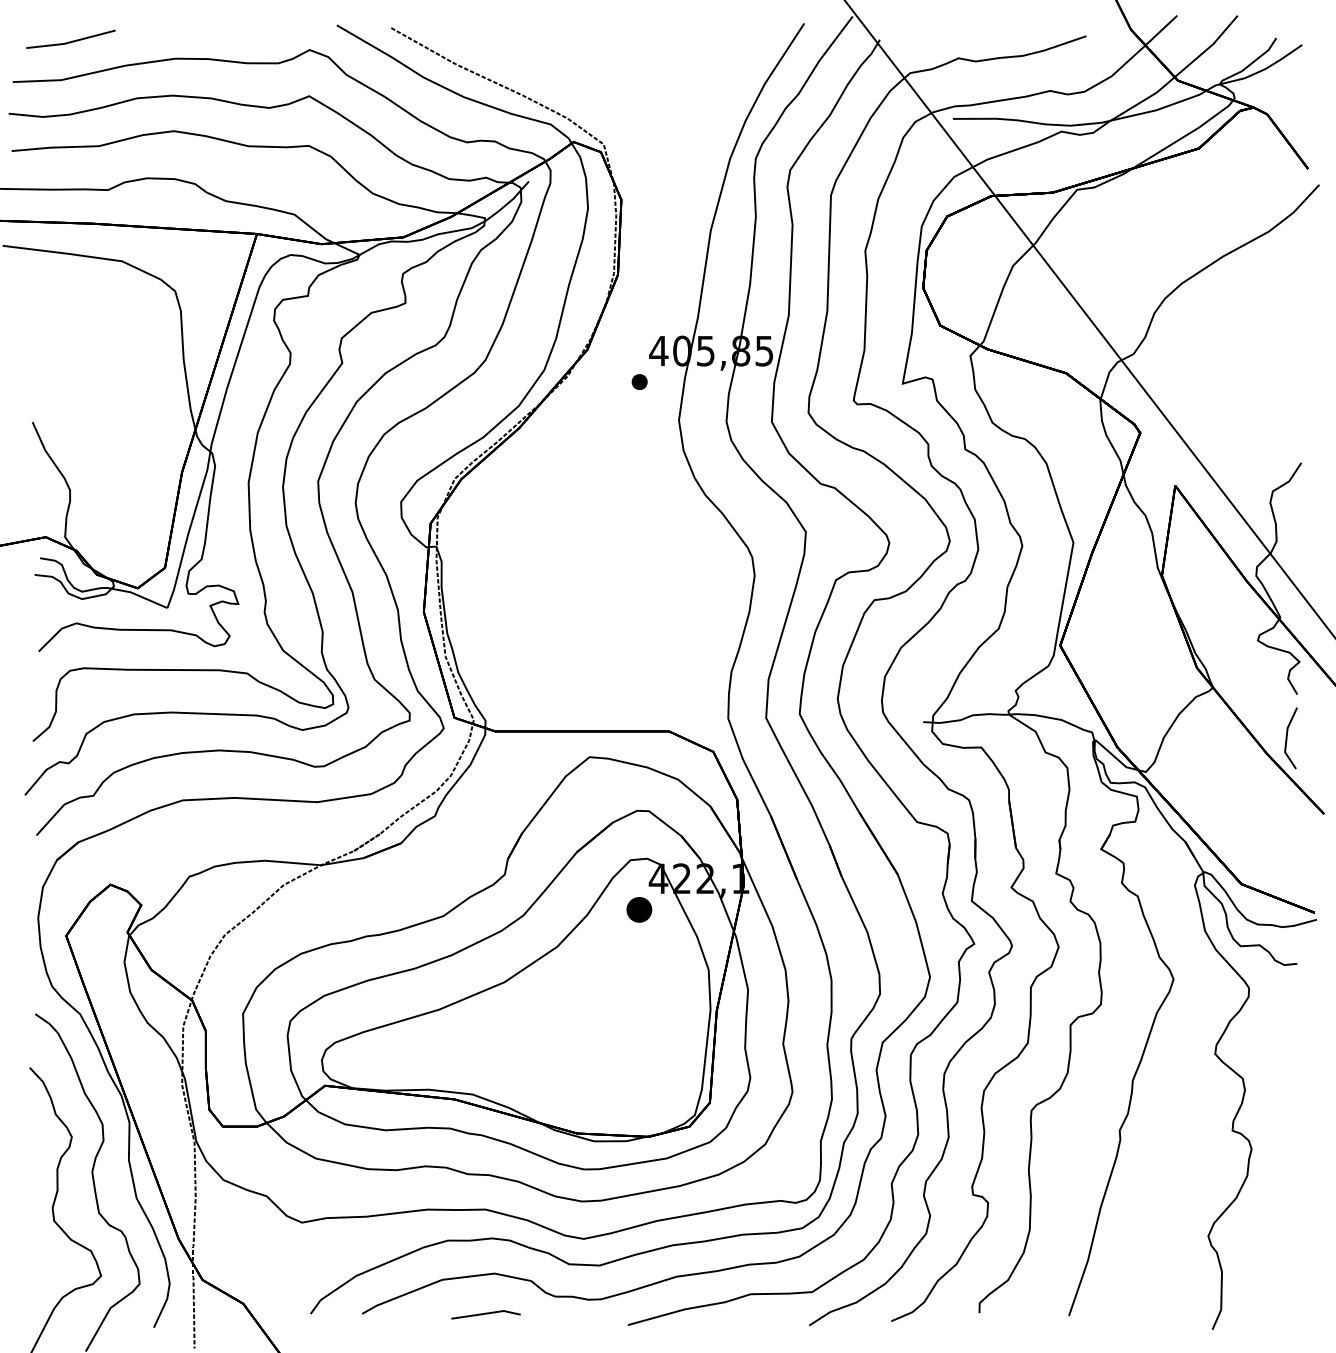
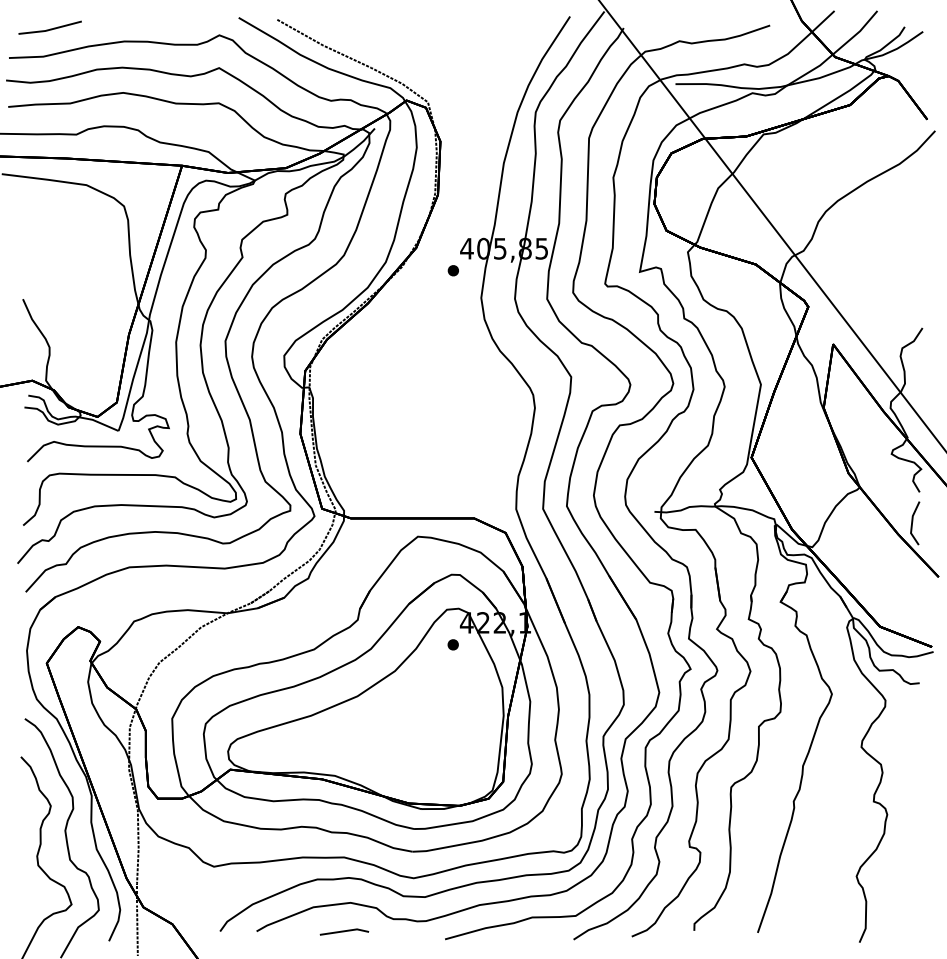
part: (639, 909) -> (453, 644), size x0.62

